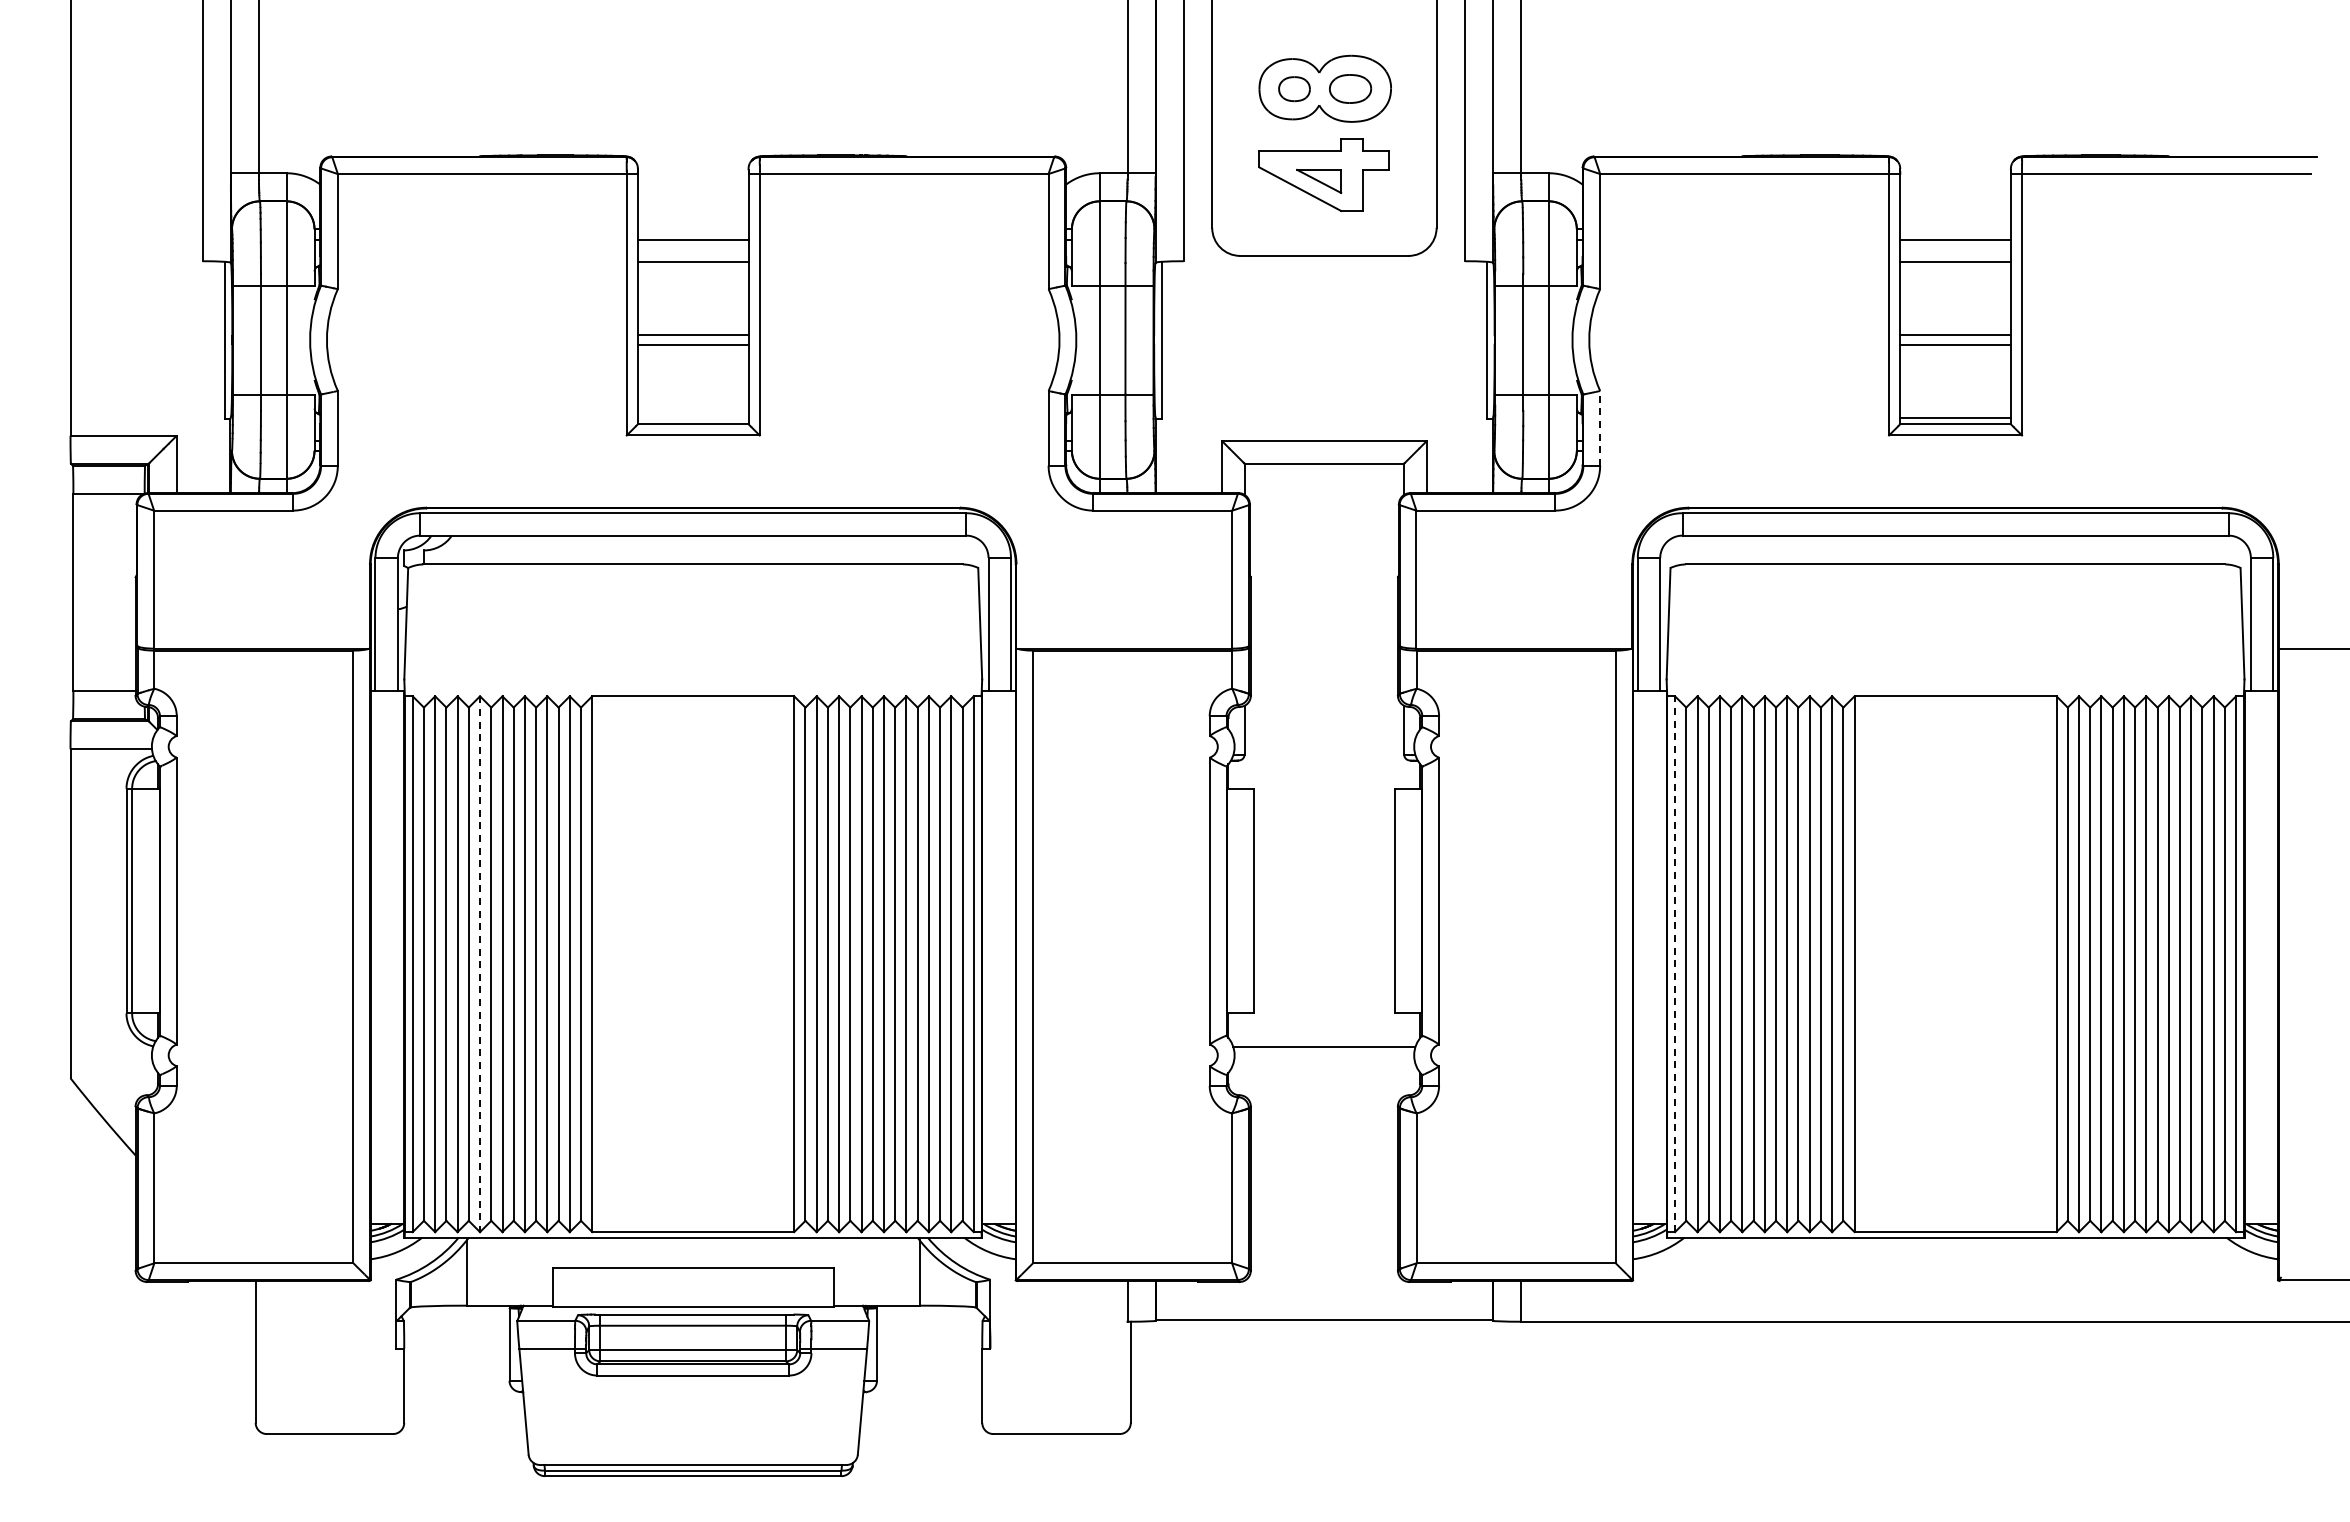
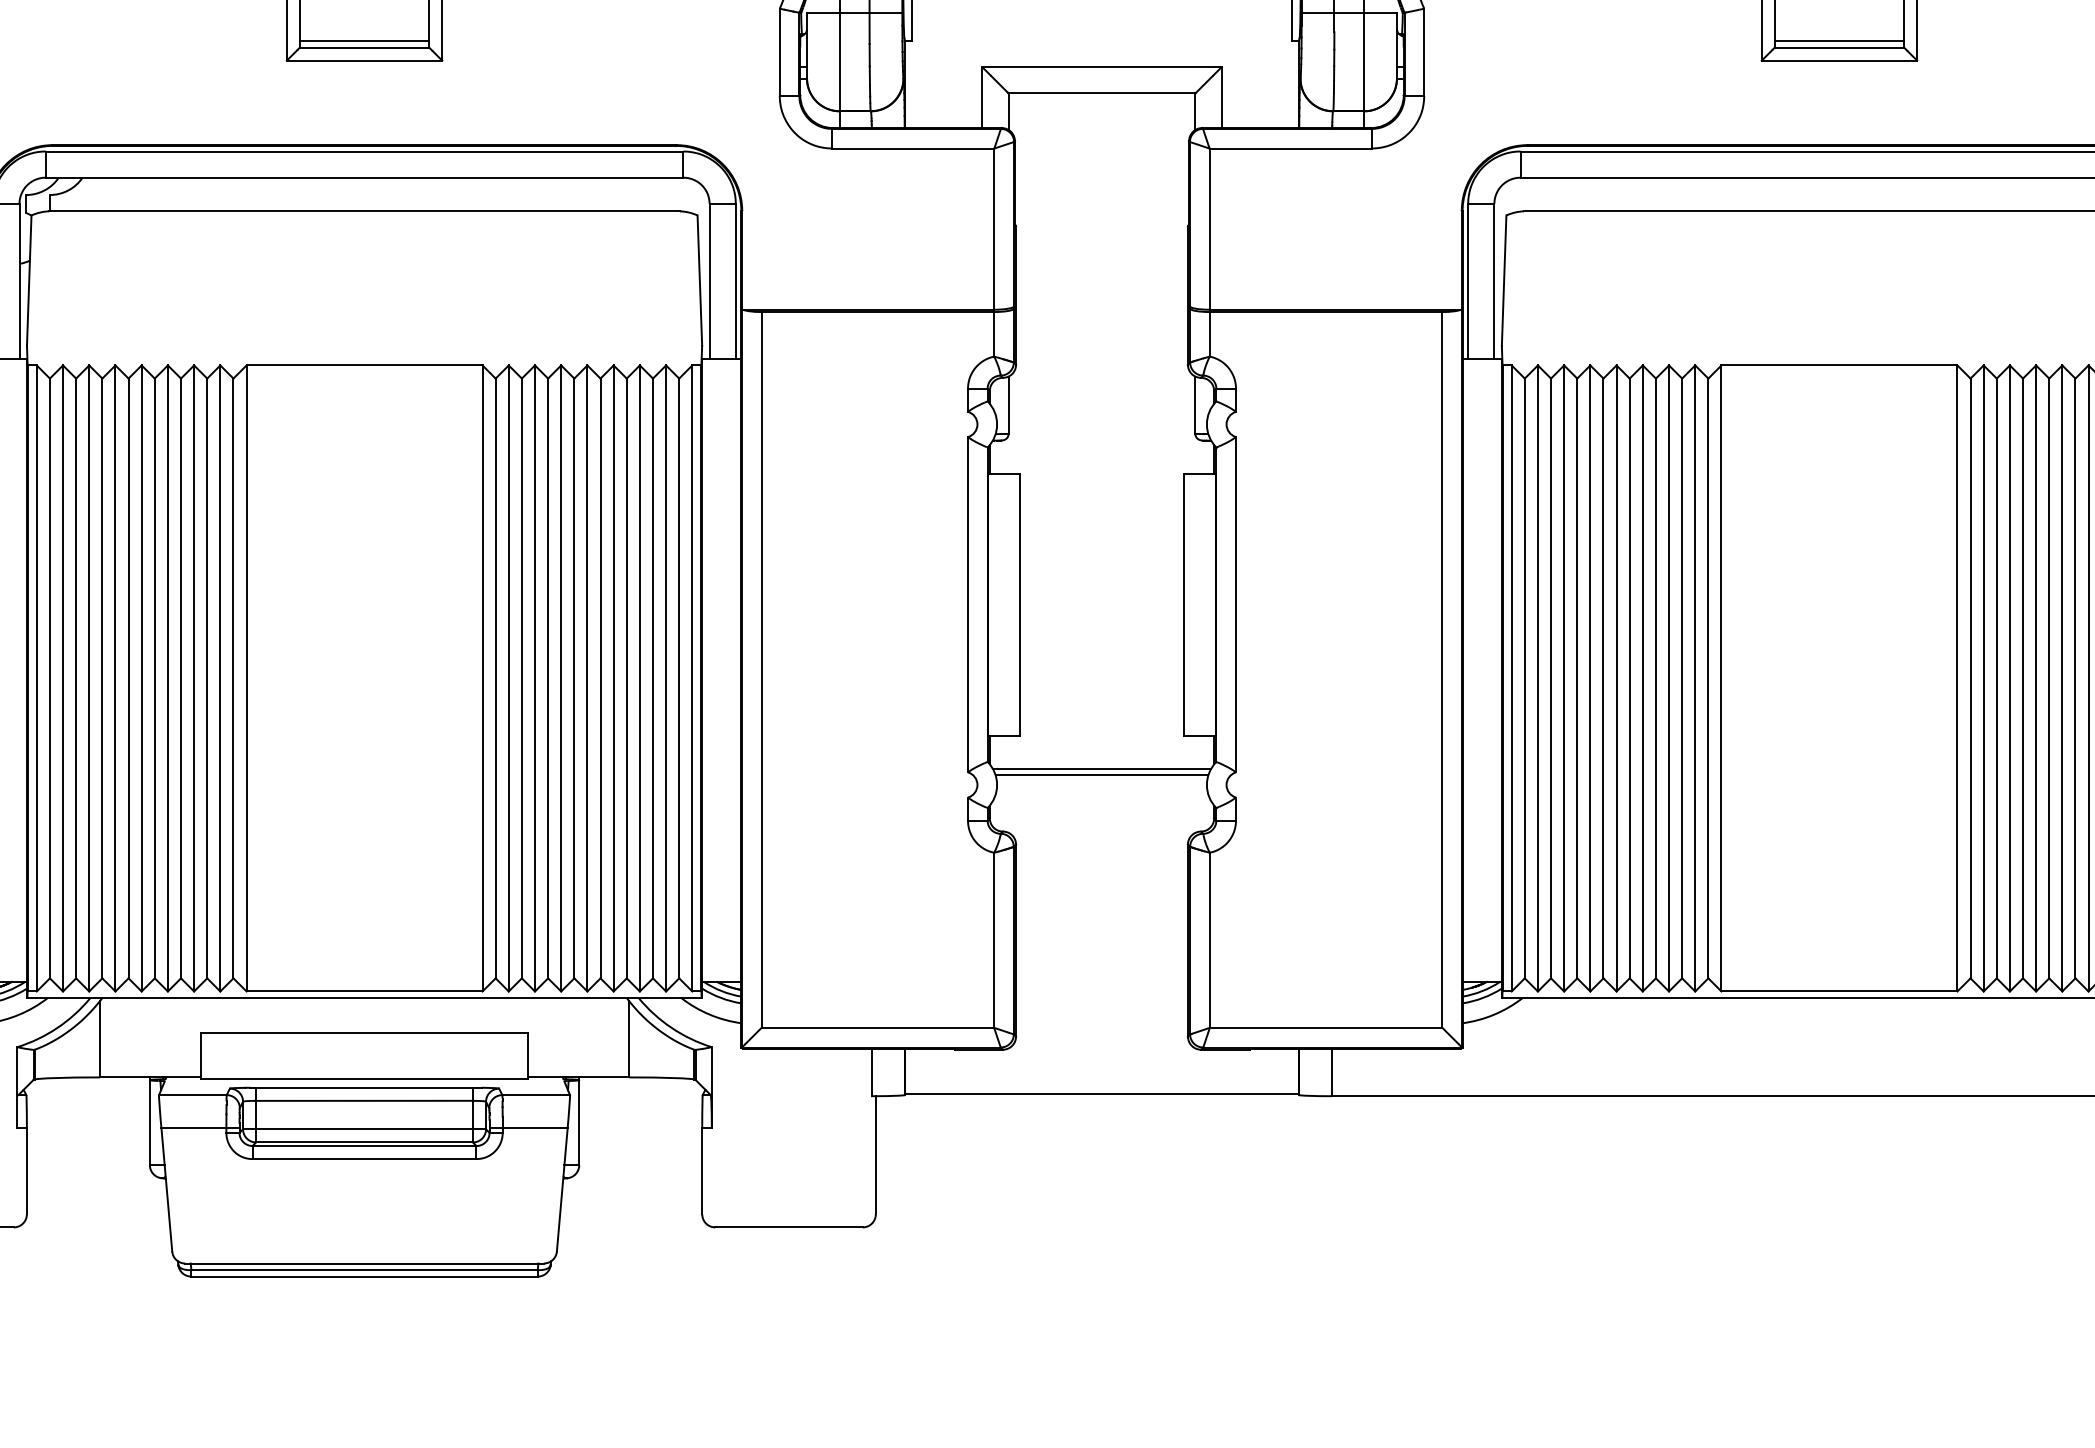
line: (692, 418) -> (363, 40), added
line: (1600, 427) -> (1424, 51), dashed -> solid
line: (480, 964) -> (115, 678), dashed -> solid
line: (1675, 964) -> (1512, 678), dashed -> solid
line: (1323, 1041) -> (1100, 768), added

